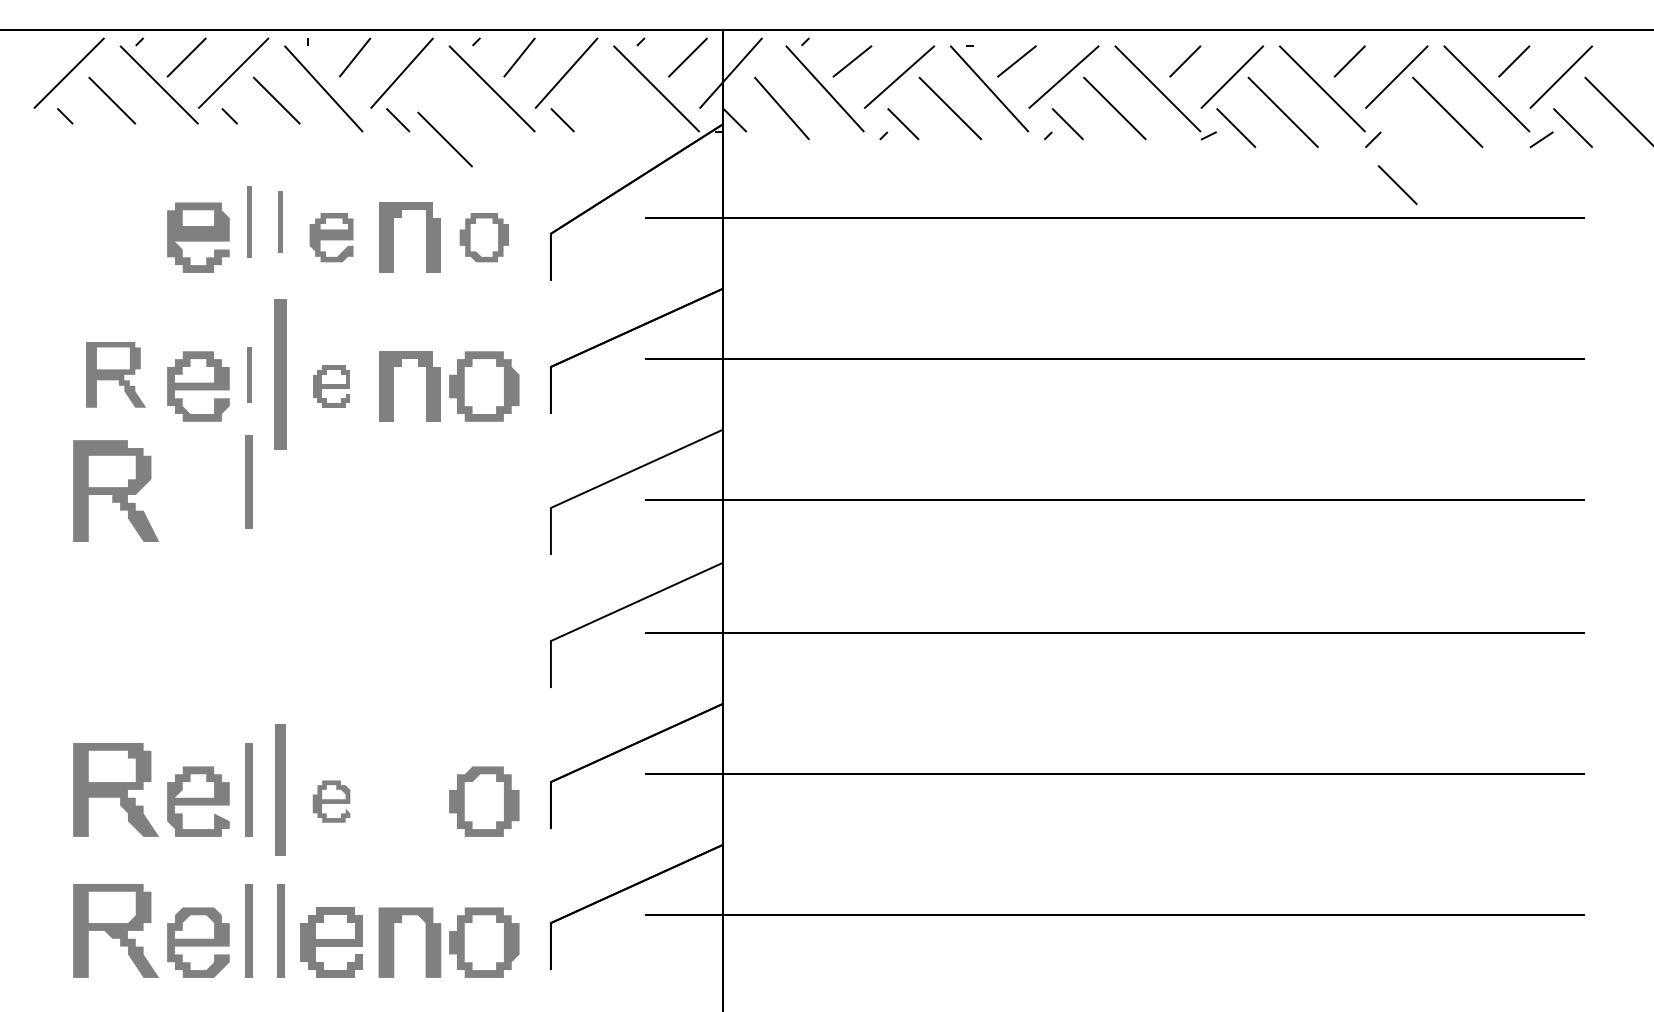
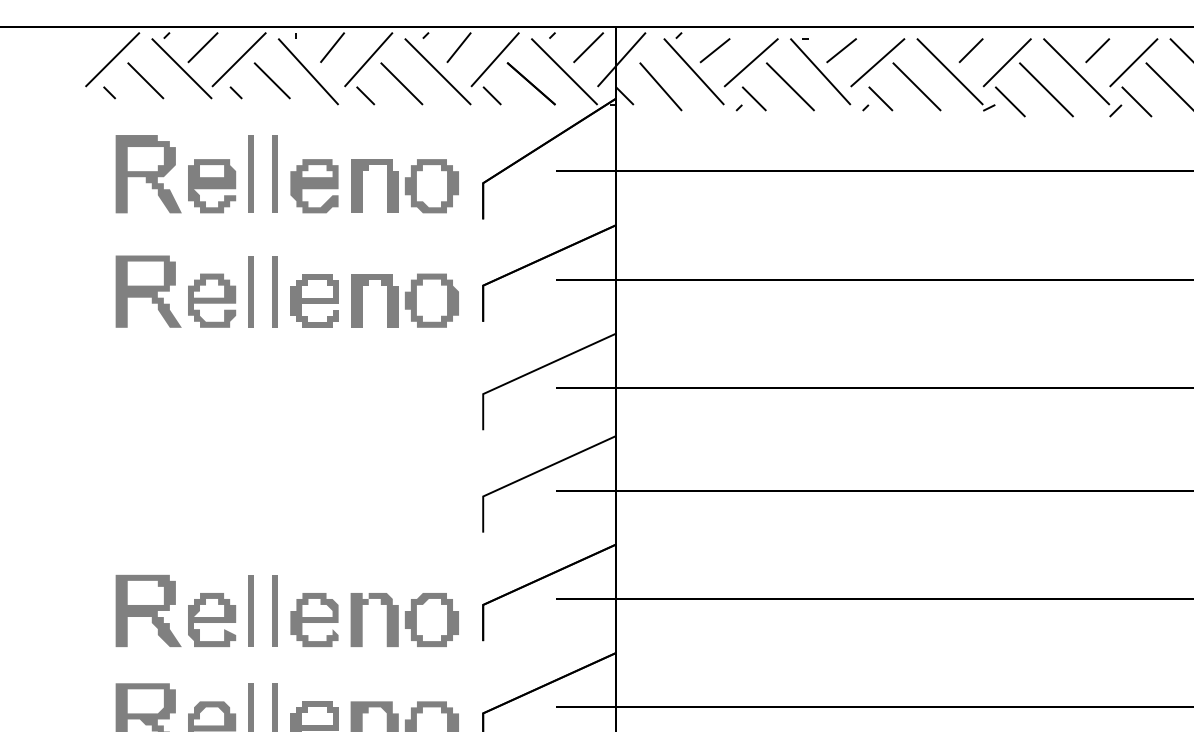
line: (613, 104) -> (531, 83), added
line: (444, 139) -> (401, 83), moved
line: (1397, 184) -> (1136, 101), moved
part: (248, 221) -> (250, 173), size x1.43
part: (280, 221) -> (275, 173), size x1.67
part: (331, 237) -> (314, 186), size x1.43
part: (484, 237) -> (432, 186), size x1.43
part: (115, 374) -> (148, 291), size x1.43
part: (248, 374) -> (250, 291), size x1.67
part: (280, 374) -> (275, 291), size x0.62
part: (331, 386) -> (314, 300), size x1.67
part: (248, 481) -> (250, 373), removed
part: (115, 490) -> (148, 173), moved
part: (280, 789) -> (275, 610), size x0.71
part: (331, 801) -> (314, 619), size x1.67
fill: (409, 801) -> (374, 619), added

